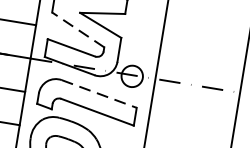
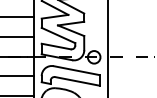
line: (78, 29) -> (58, 35), dashed -> solid
line: (100, 93) -> (77, 70), dashed -> solid

